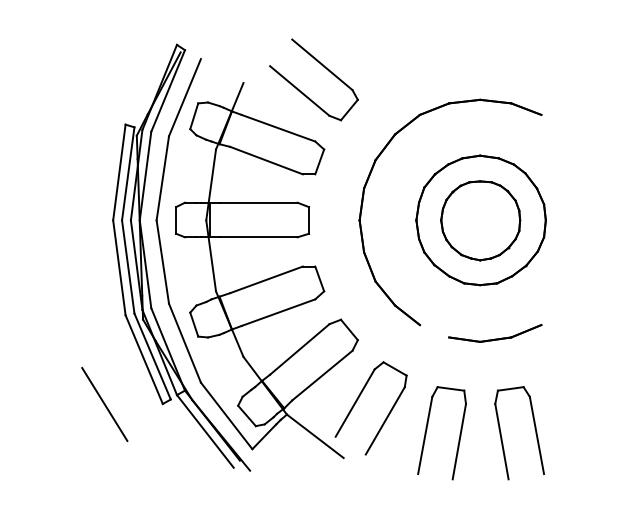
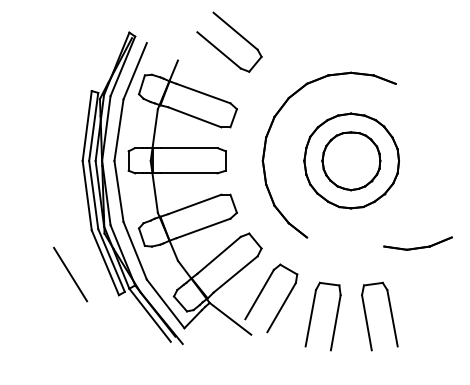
part: (323, 67) -> (236, 33), moved
part: (494, 333) -> (417, 243), moved
line: (104, 404) -> (70, 274), moved

